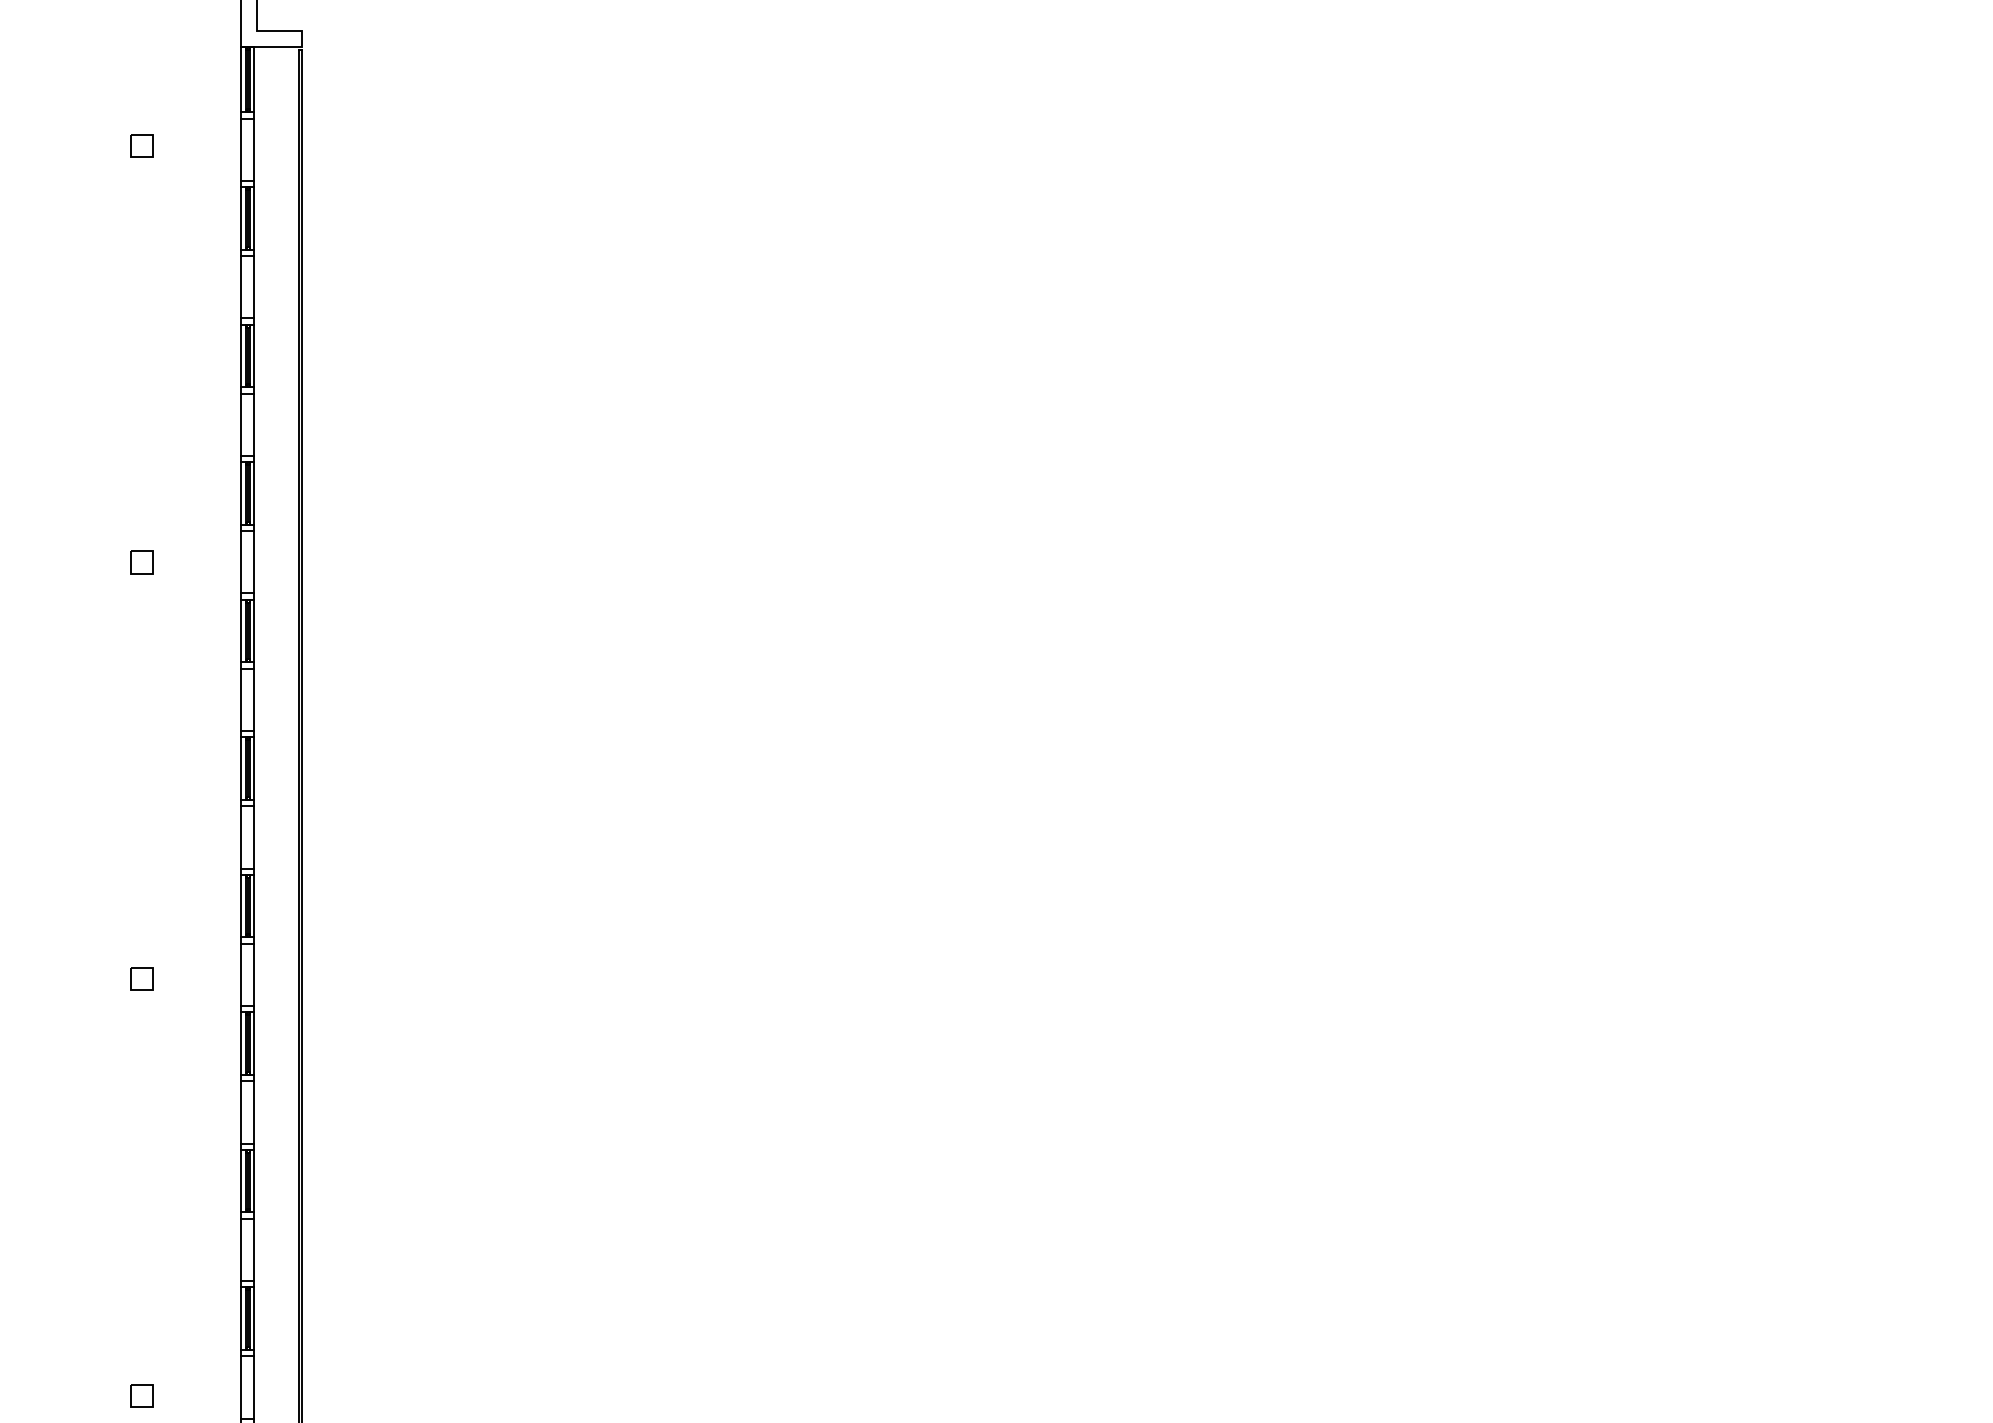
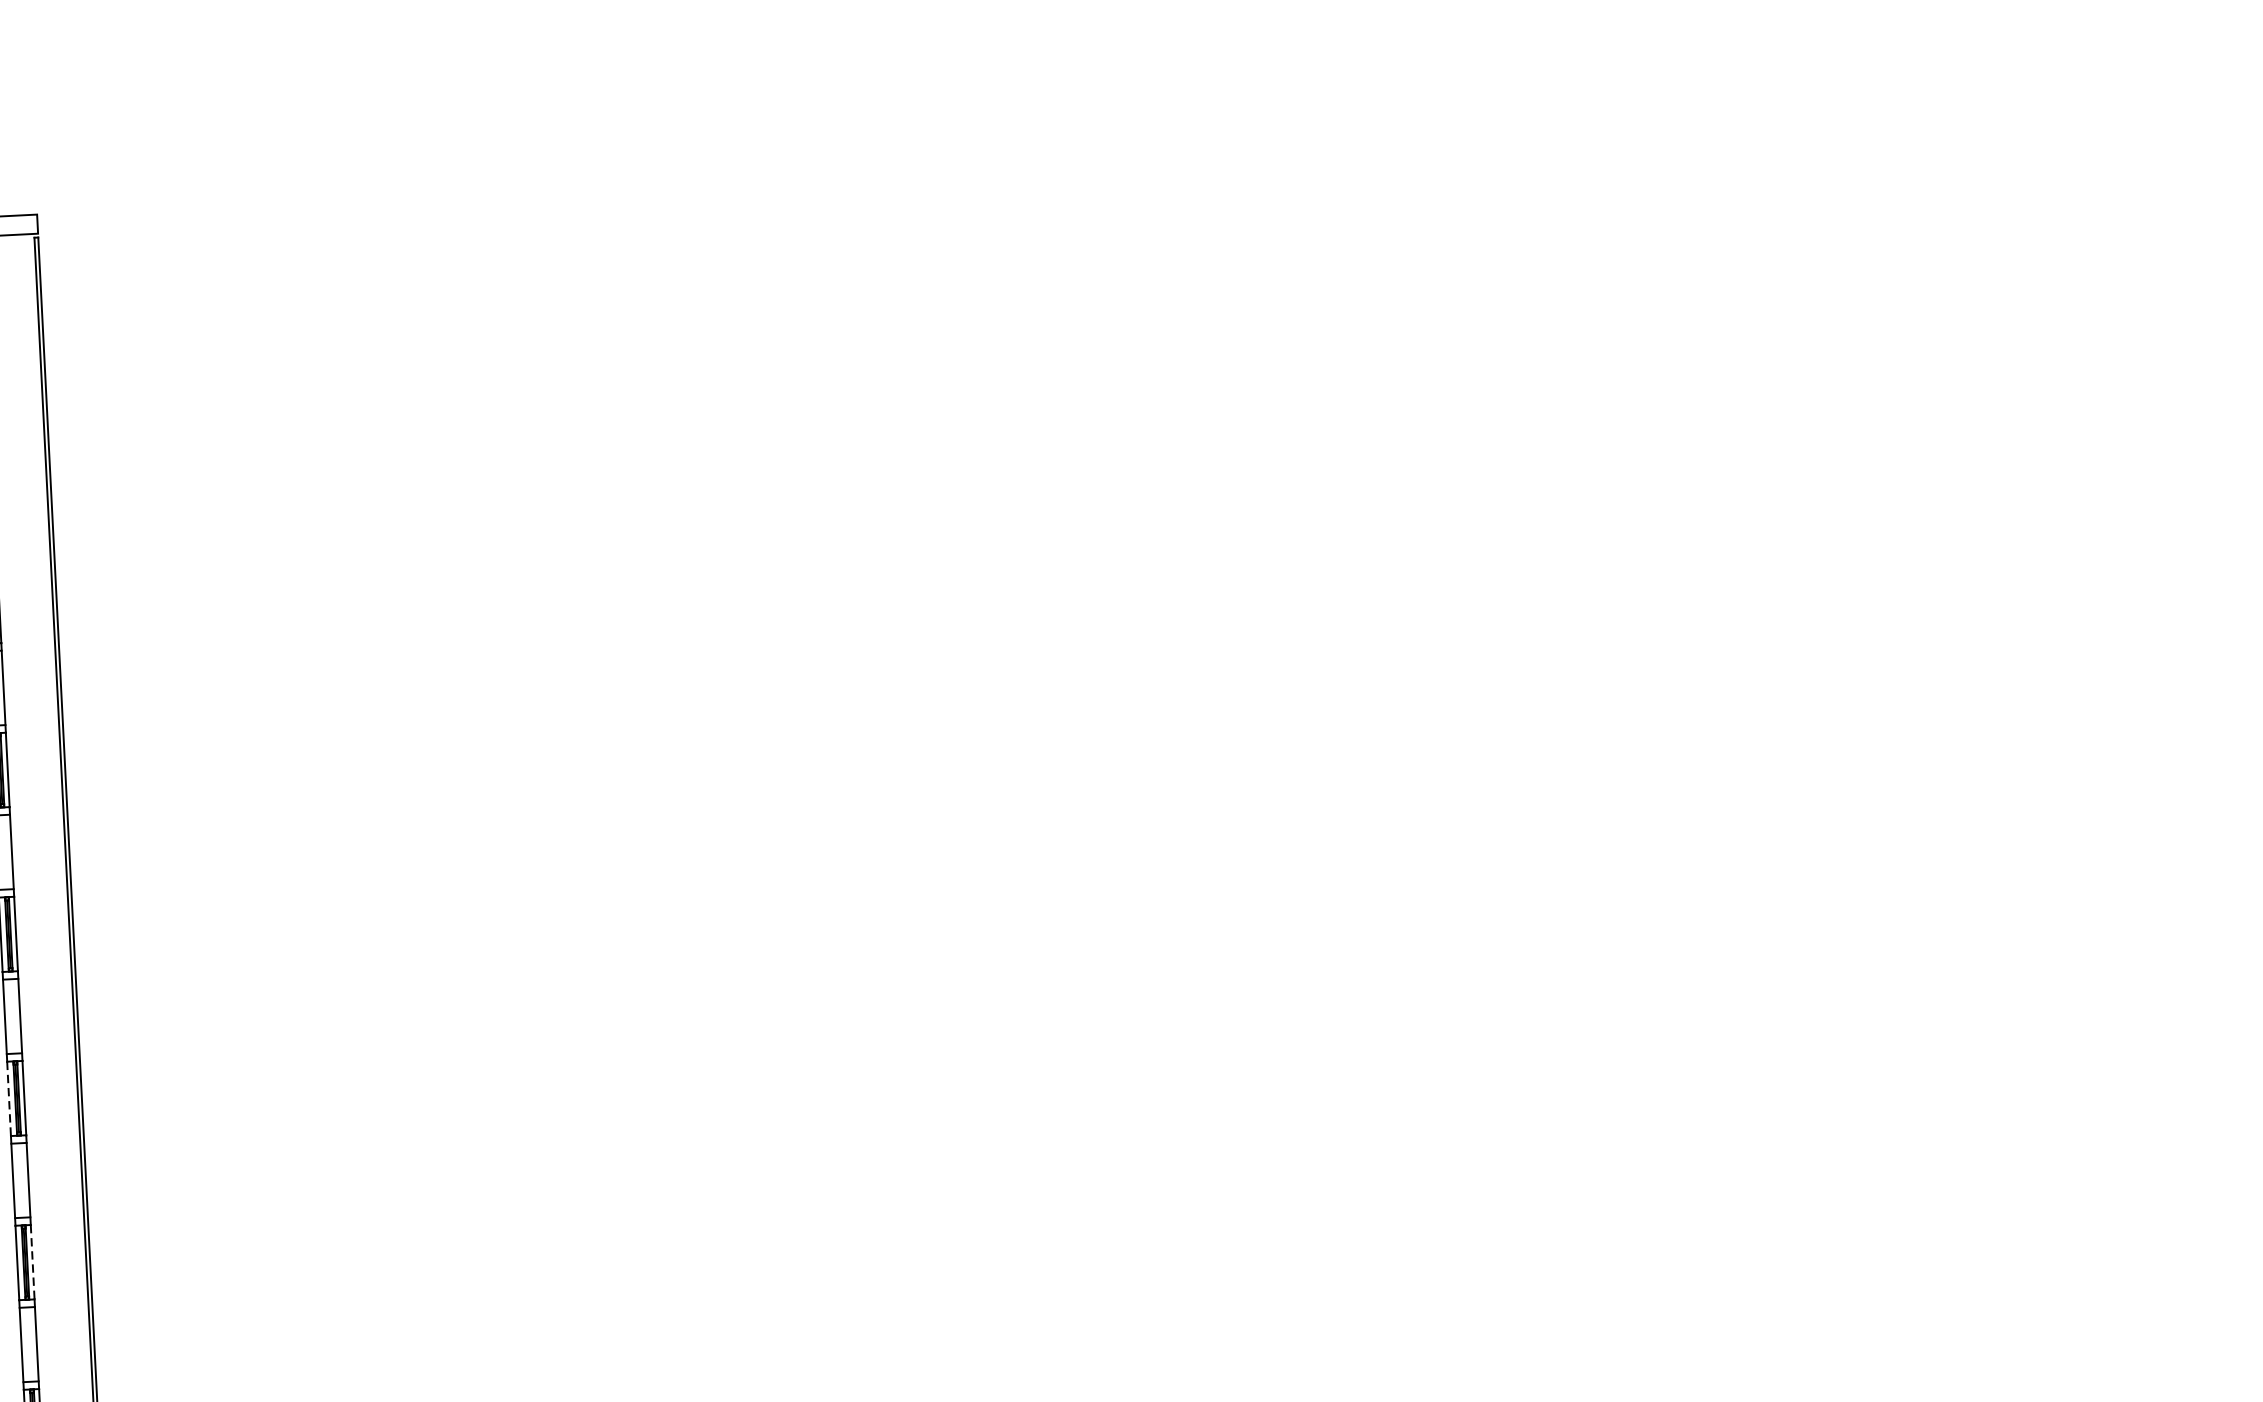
line: (241, 769) -> (9, 1099), solid -> dashed
line: (254, 906) -> (33, 1262), solid -> dashed

